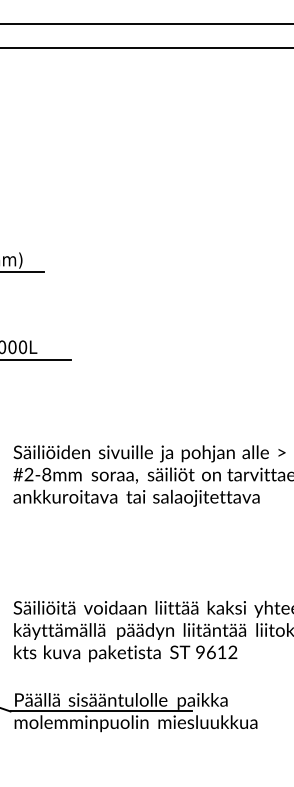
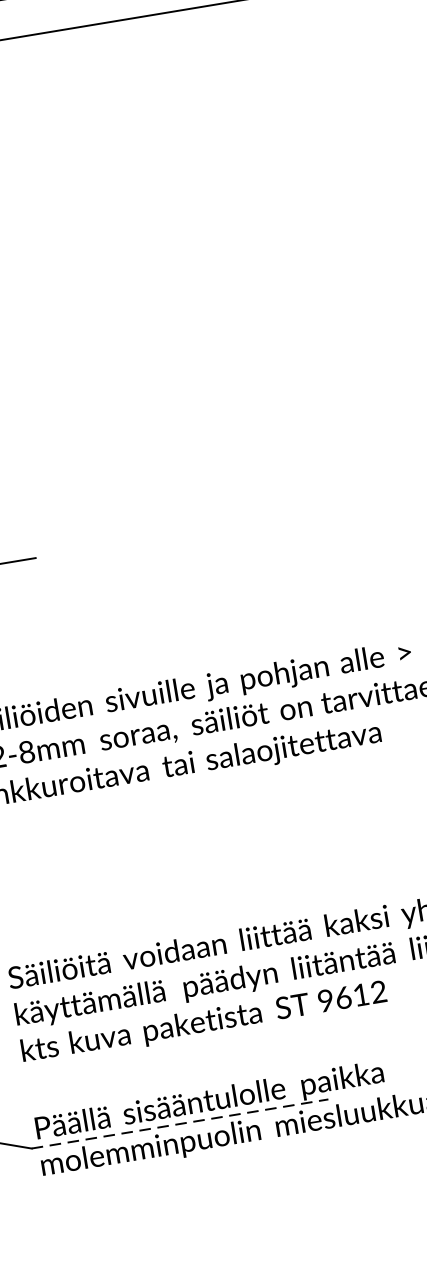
line: (101, 711) -> (180, 1124), solid -> dashed

